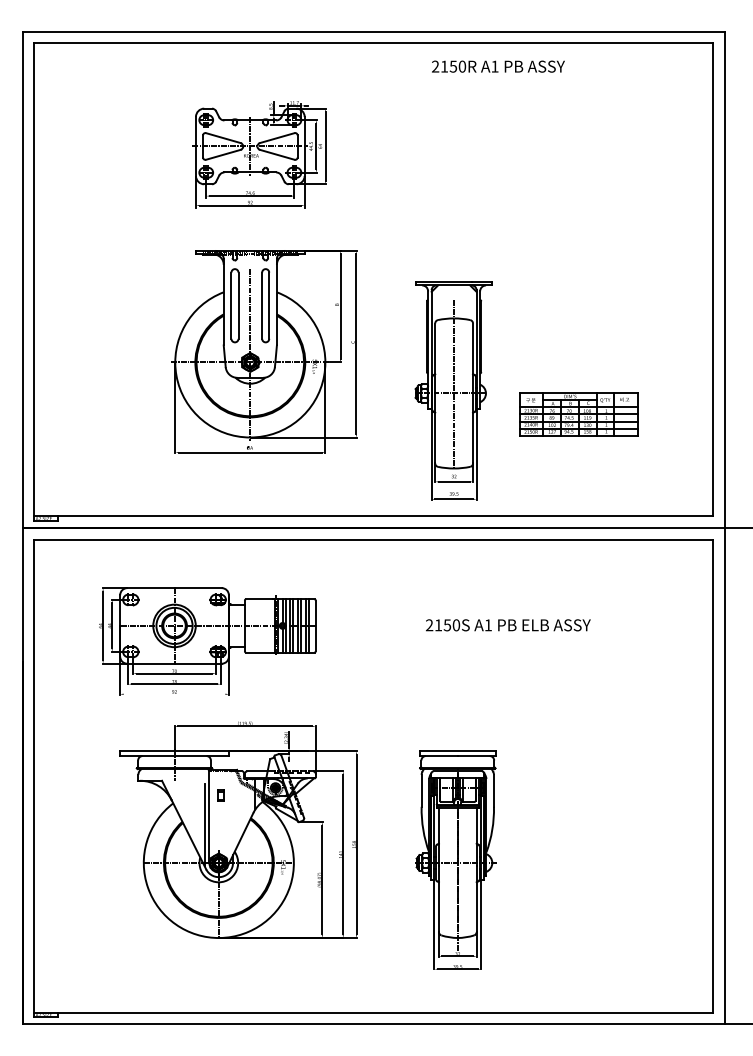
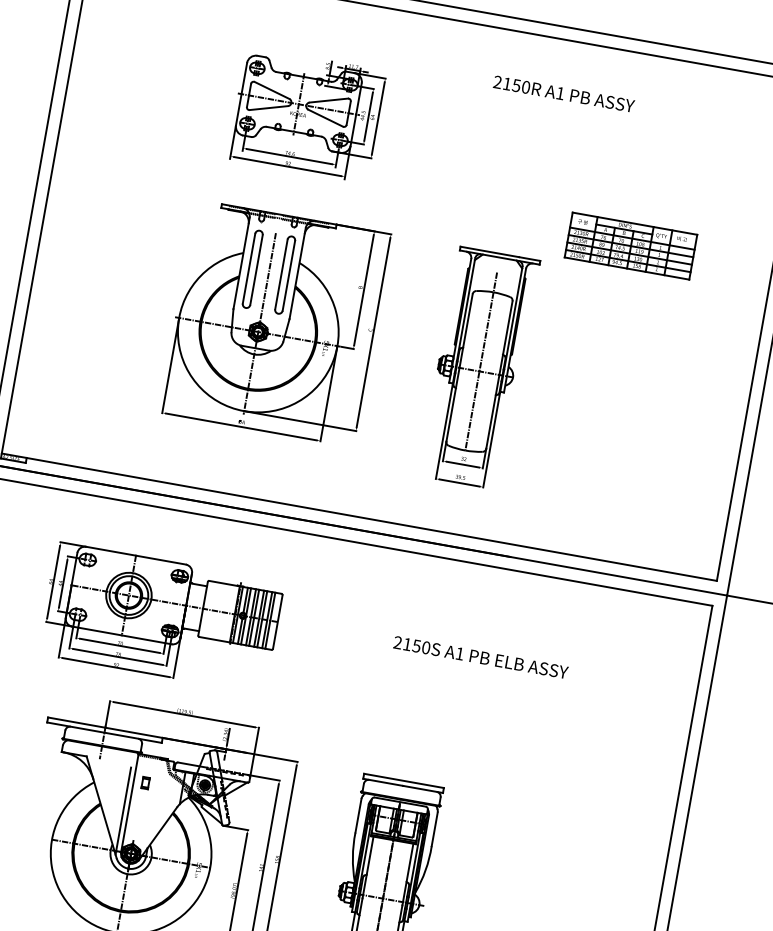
text: (498, 66) -> (564, 93), moved
part: (453, 390) -> (479, 368), moved
part: (578, 414) -> (630, 246), moved
line: (174, 694) -> (116, 667), added

